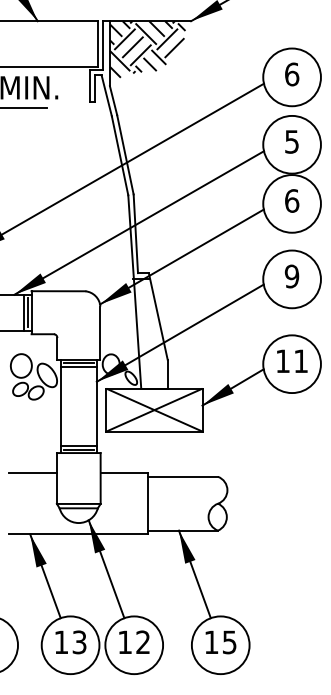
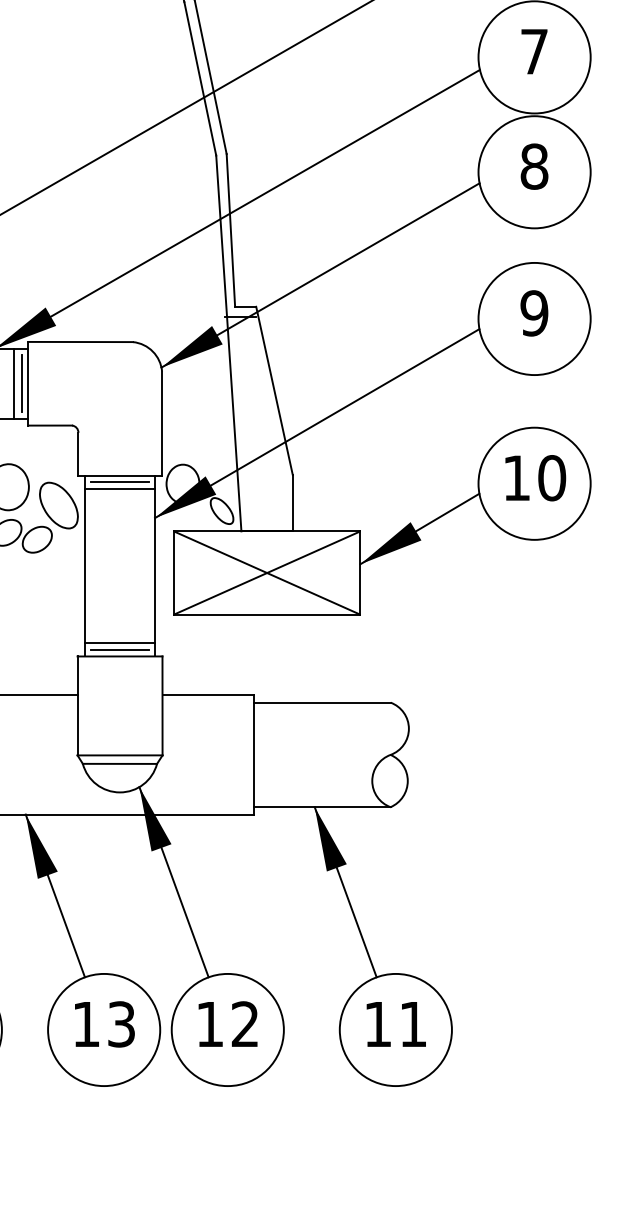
text: (291, 141) -> (533, 51), 5 -> 7
text: (292, 200) -> (535, 165), 6 -> 8
text: (301, 361) -> (552, 478), 11 -> 10
text: (229, 642) -> (412, 1024), 15 -> 11

